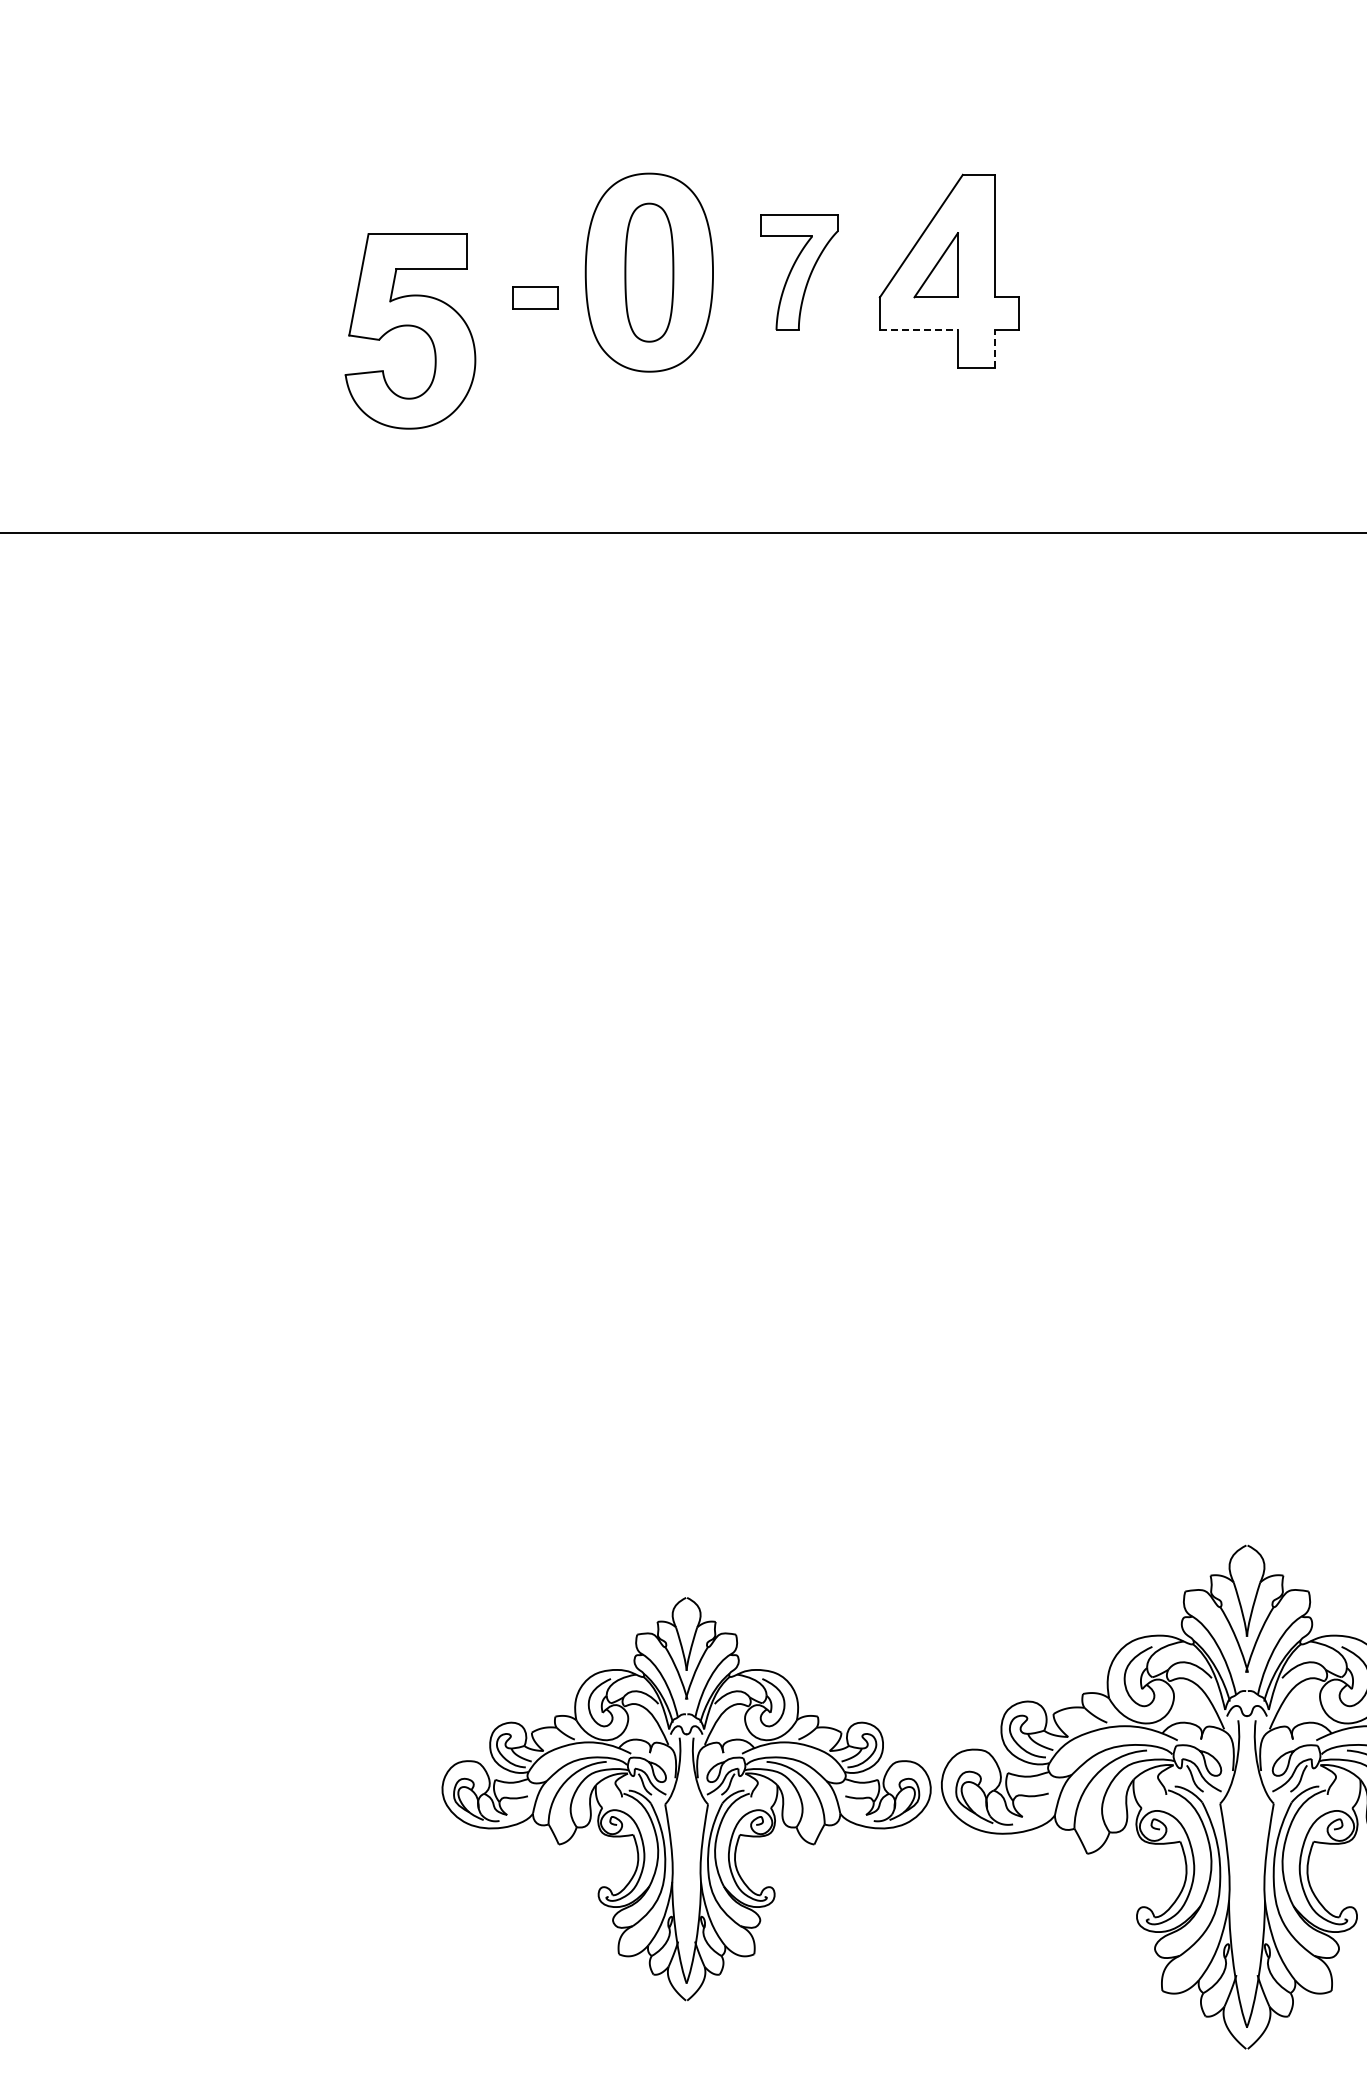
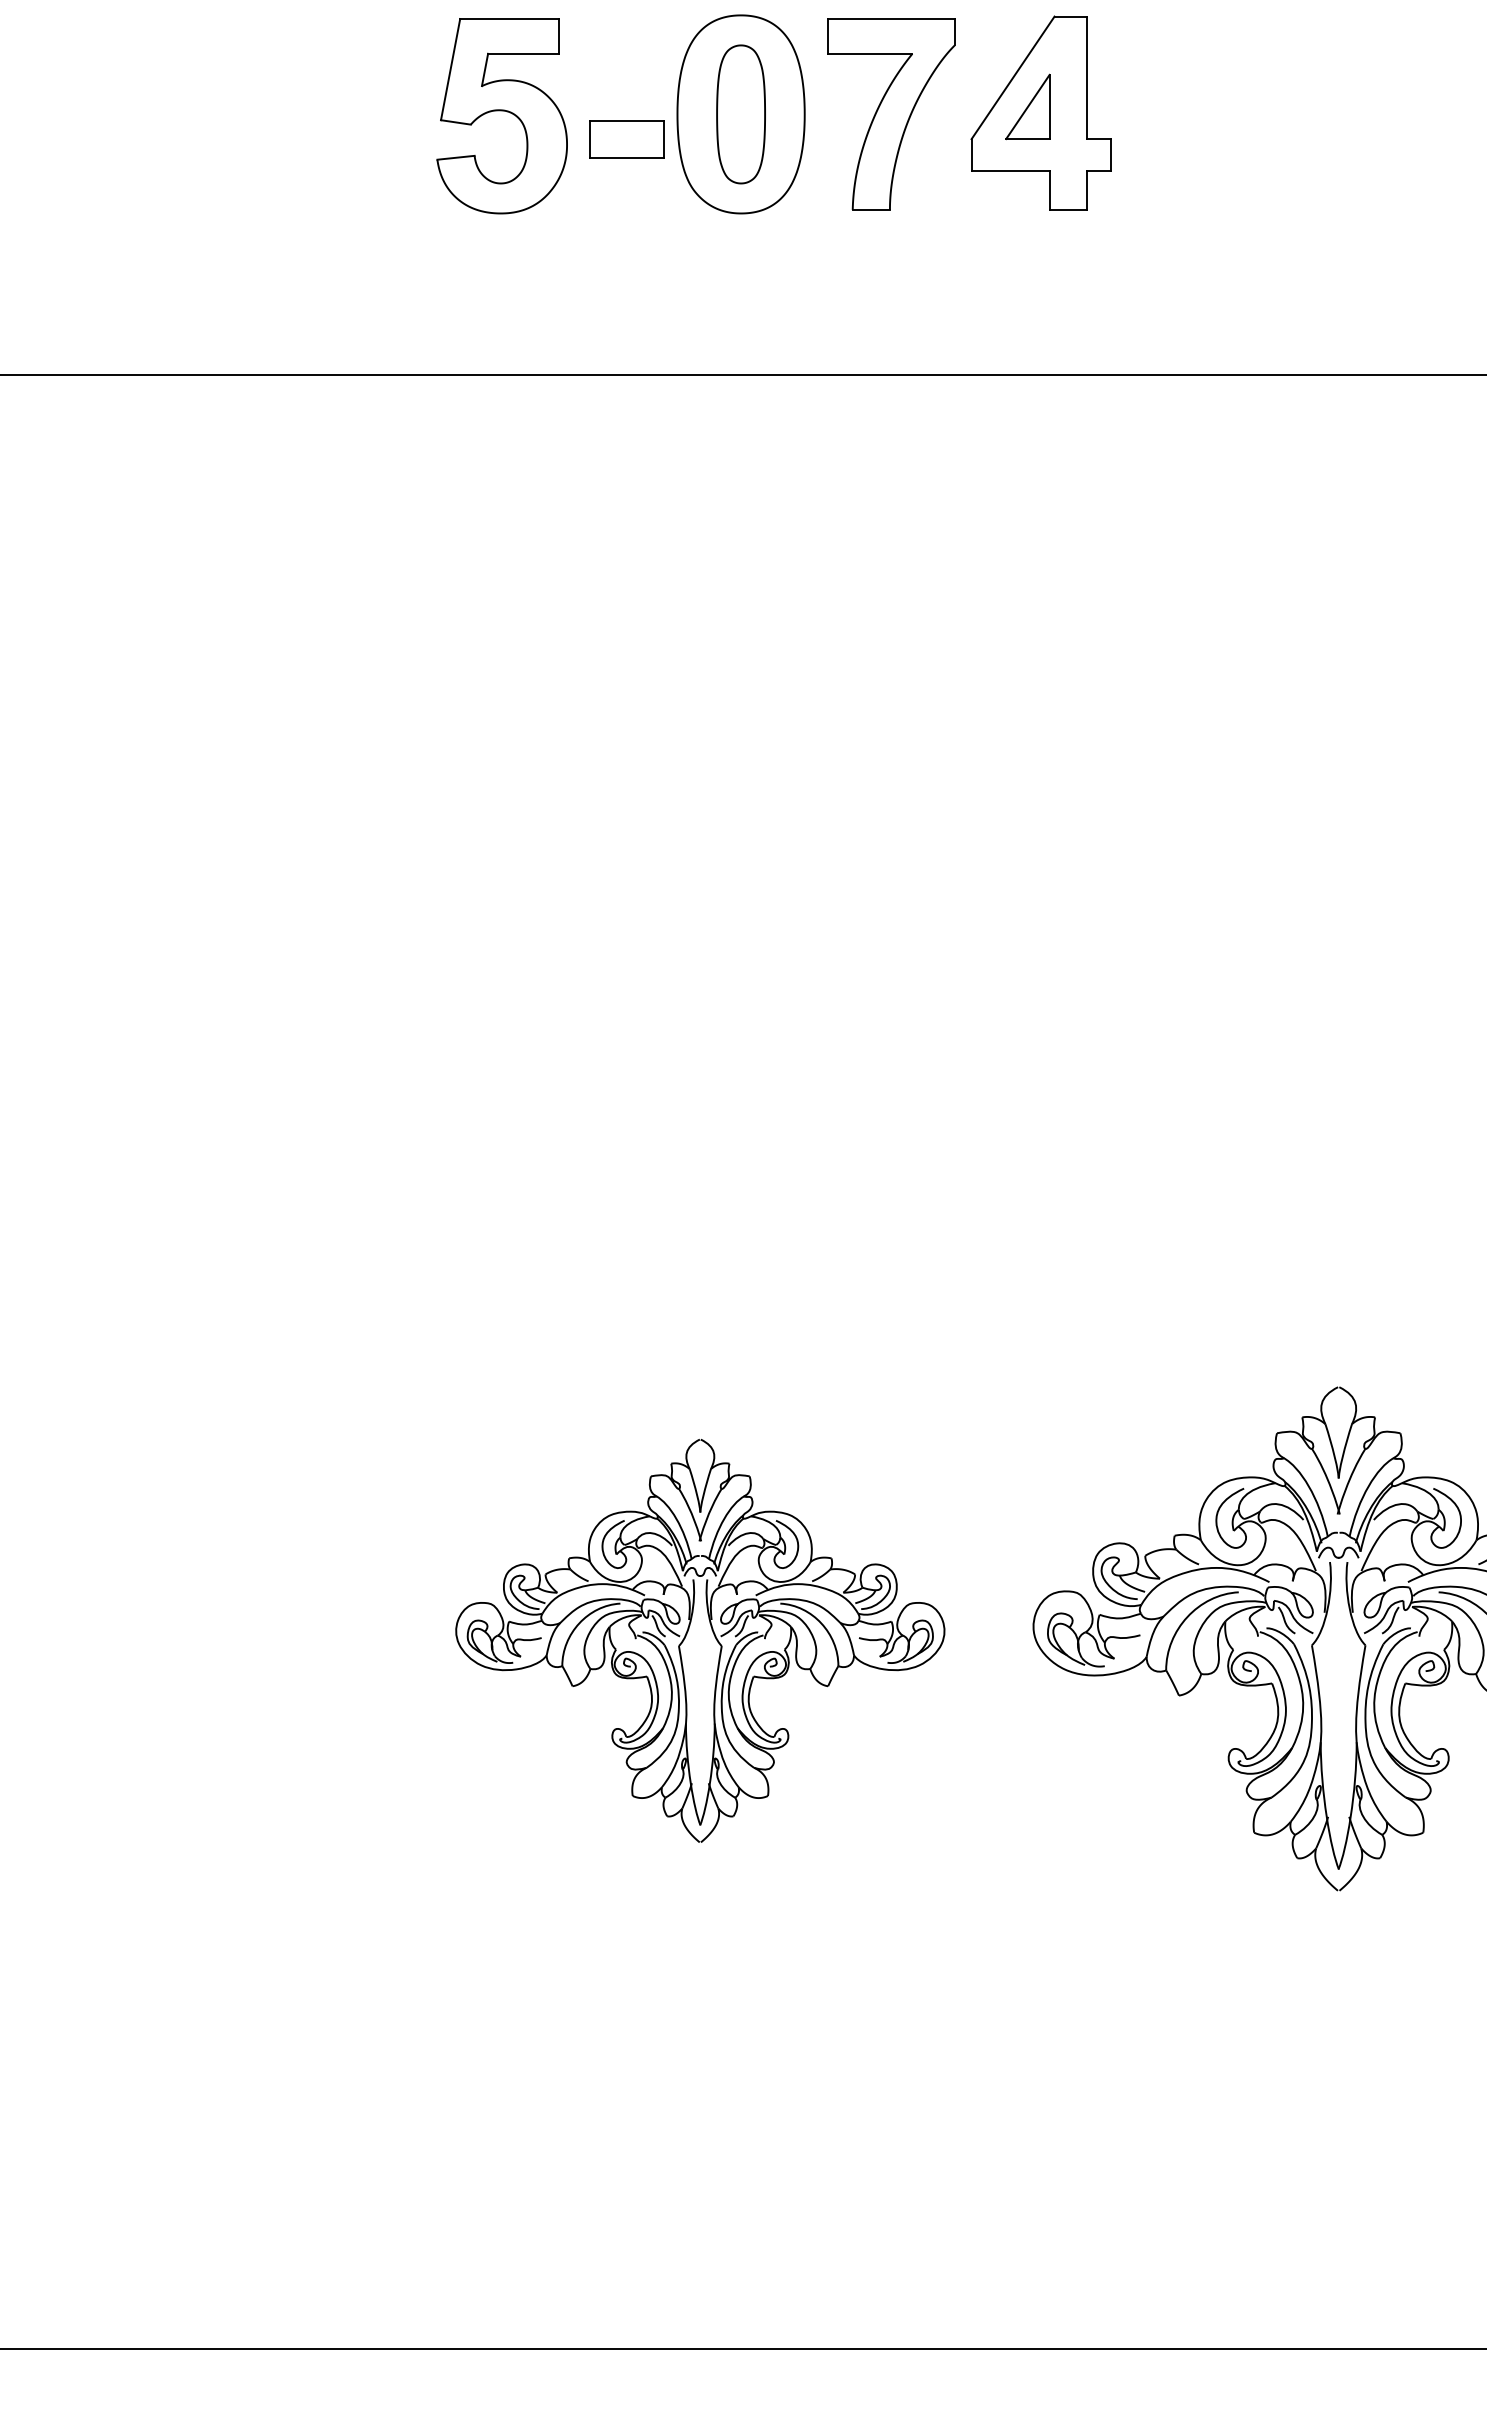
part: (799, 272) -> (891, 114), size x1.67
part: (534, 297) -> (626, 139), size x1.67
line: (919, 329) -> (1011, 171), dashed -> solid
part: (409, 331) -> (501, 116), moved
line: (994, 348) -> (1086, 190), dashed -> solid
part: (686, 1798) -> (700, 1640), moved

